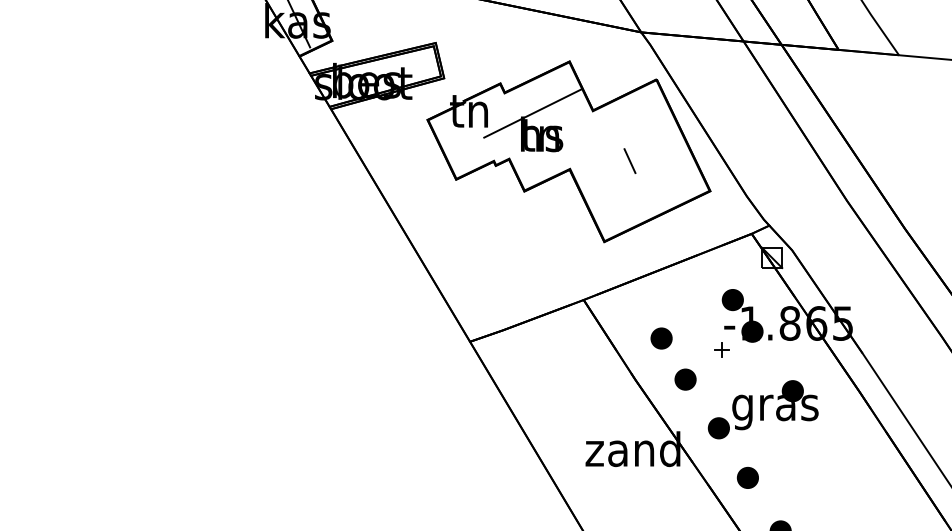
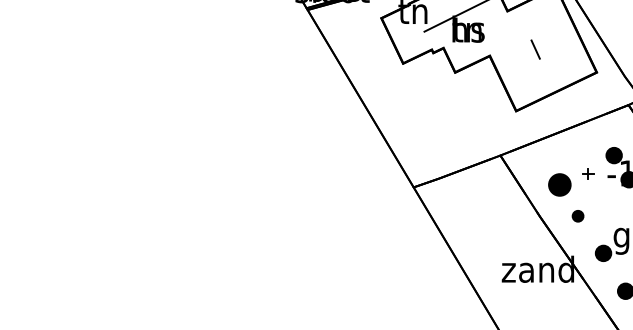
part: (661, 338) -> (559, 184), size x1.4
part: (721, 349) -> (587, 173), moved
part: (685, 379) -> (578, 216), size x0.7

